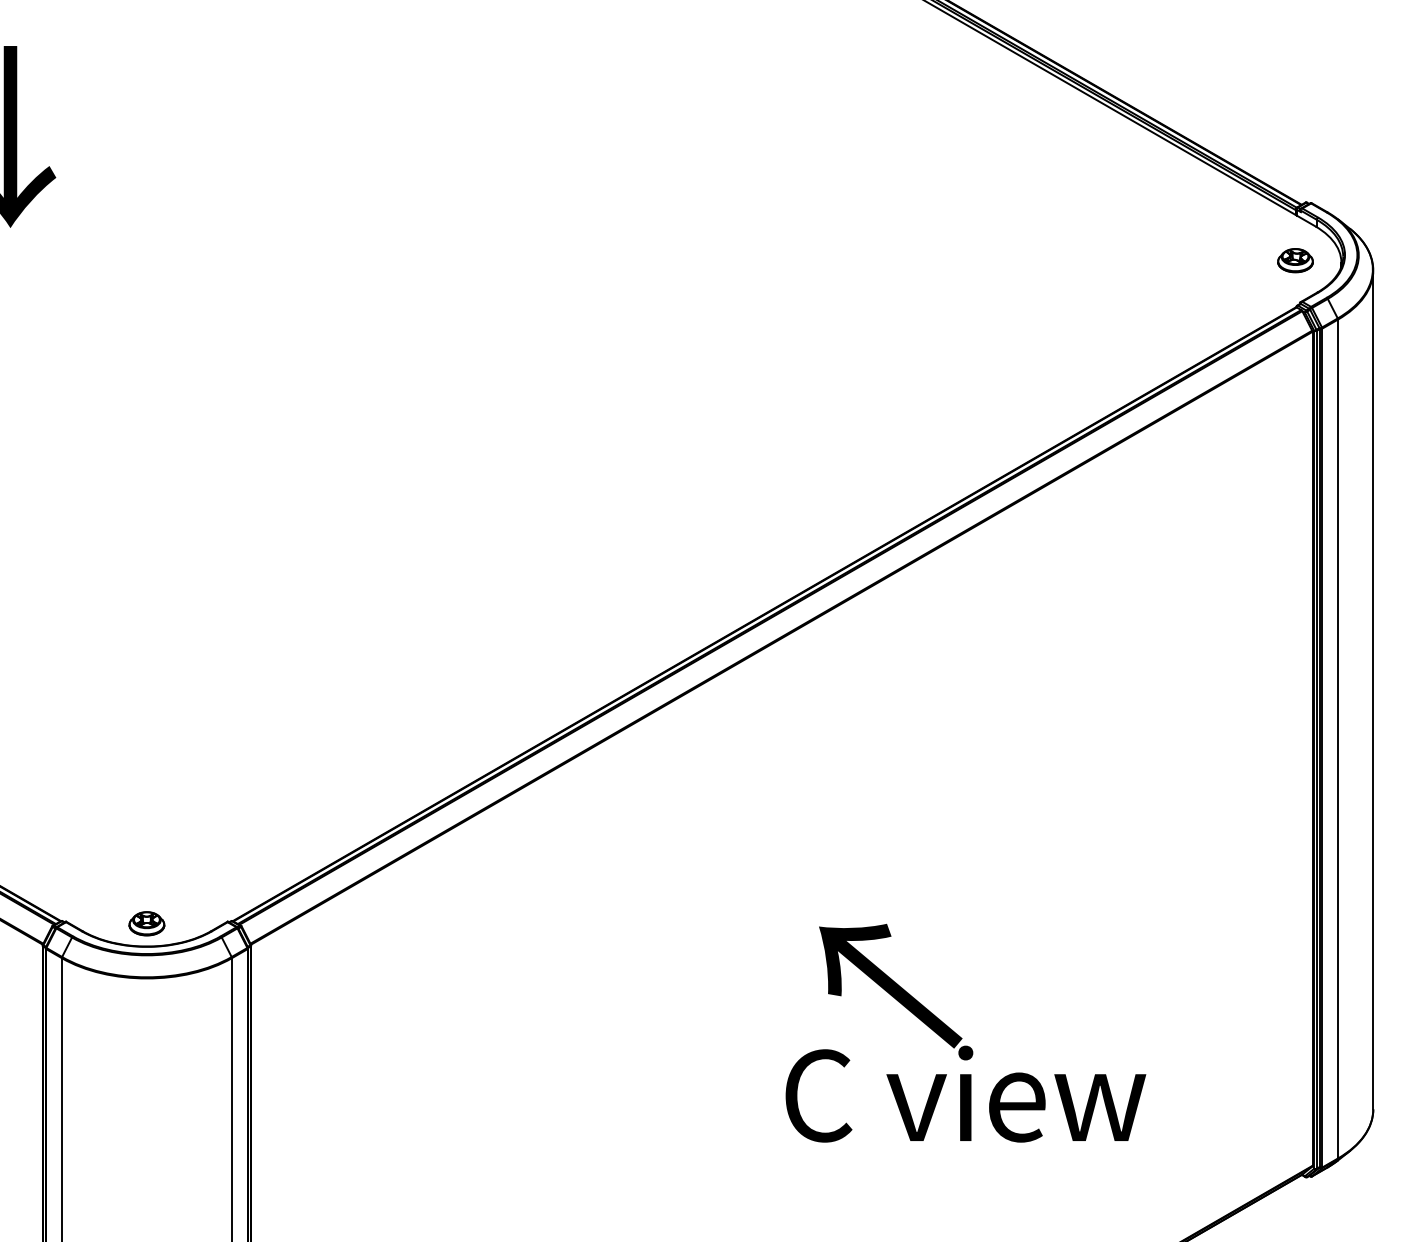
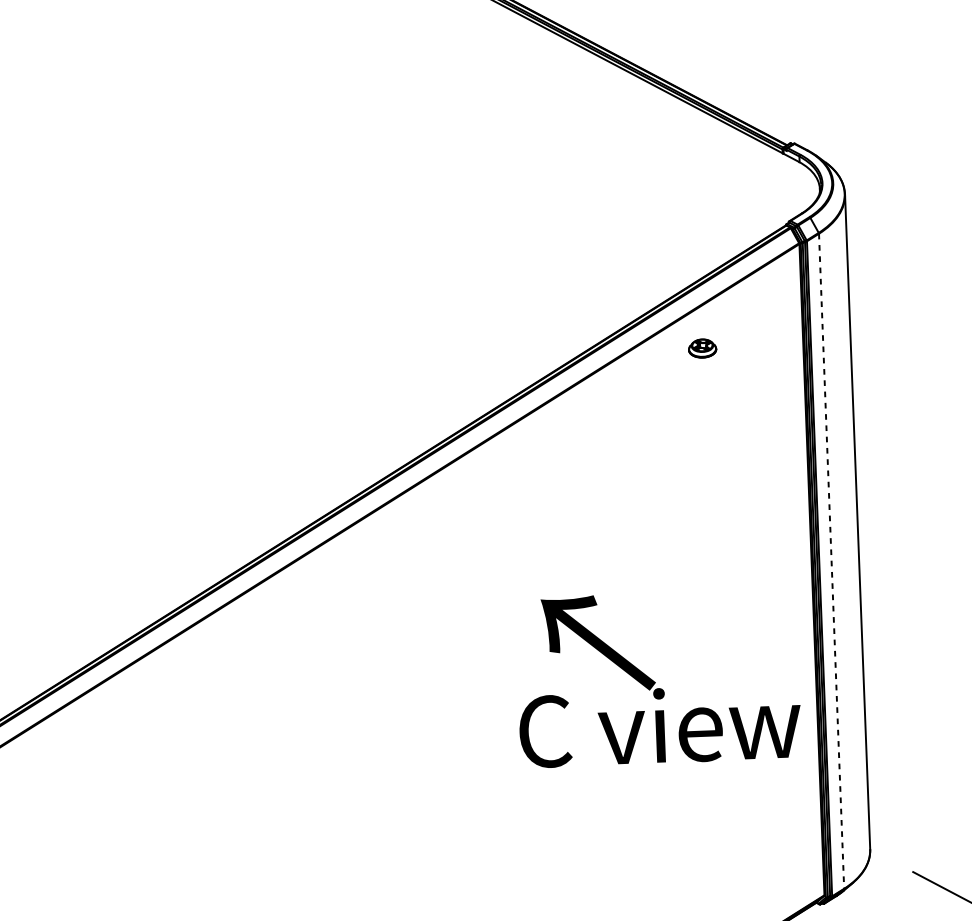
part: (1295, 260) -> (702, 348), moved
line: (1338, 739) -> (831, 561), solid -> dashed
text: (965, 1032) -> (658, 677), moved

